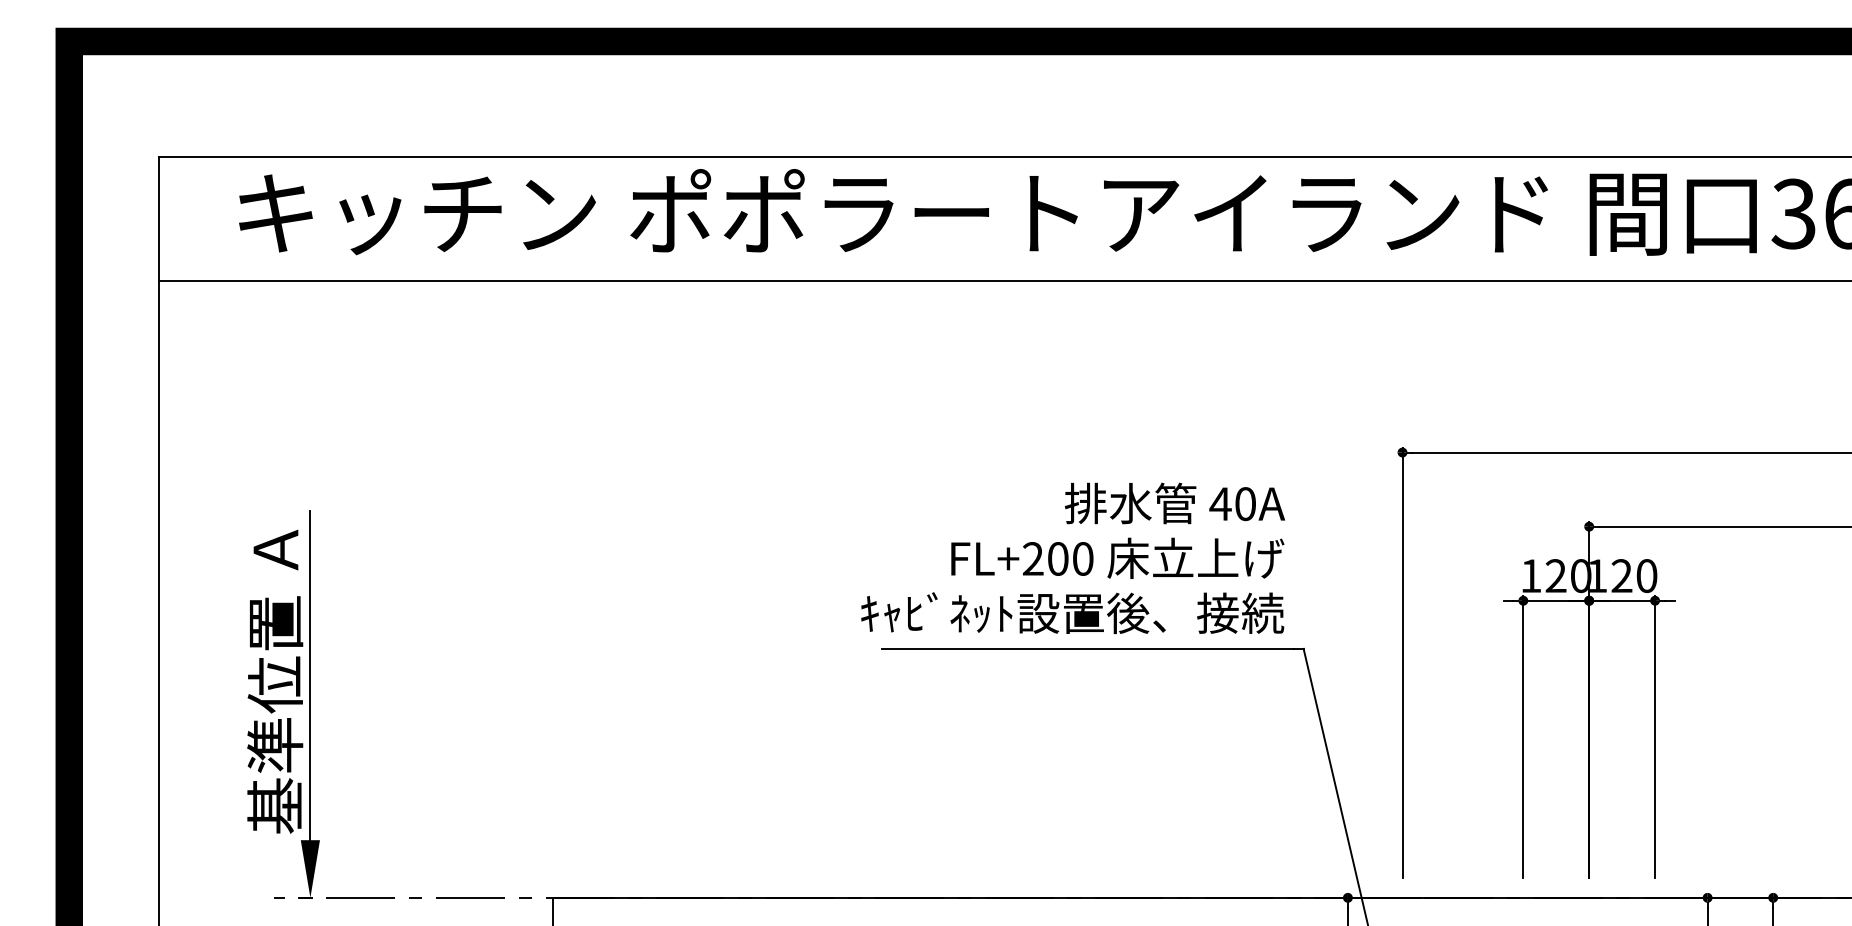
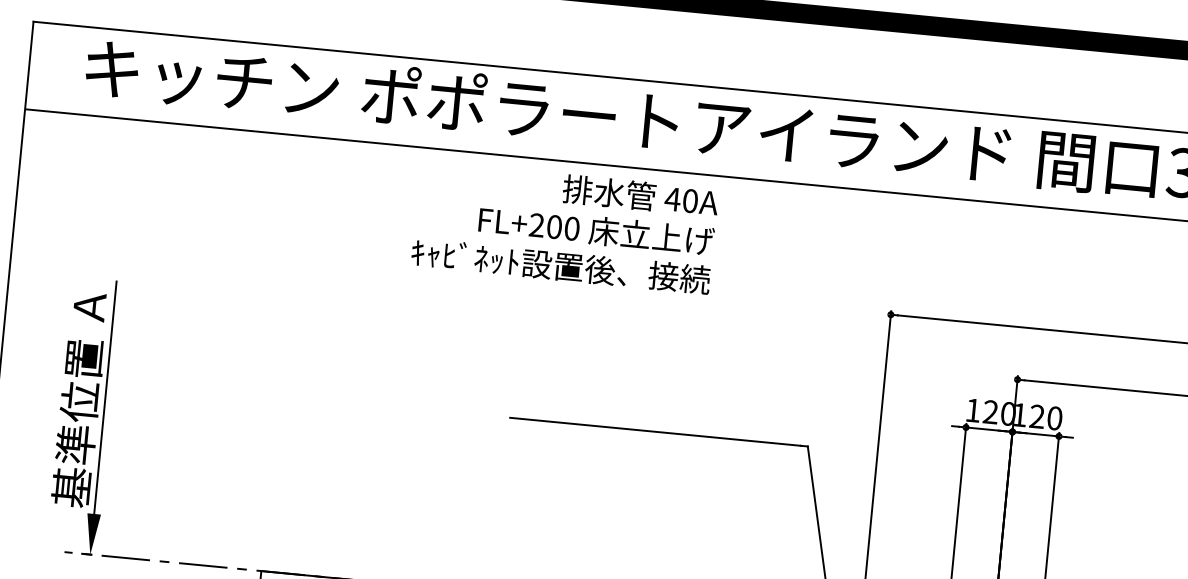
text: (1073, 557) -> (565, 227), moved

